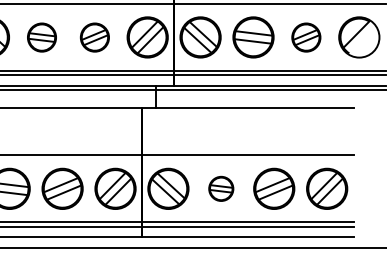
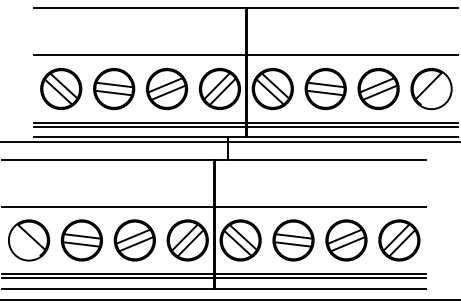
part: (42, 37) -> (114, 89), size x1.43
part: (95, 37) -> (167, 89), size x1.43
part: (306, 37) -> (378, 89), size x1.43
part: (221, 188) -> (293, 240), size x1.67

